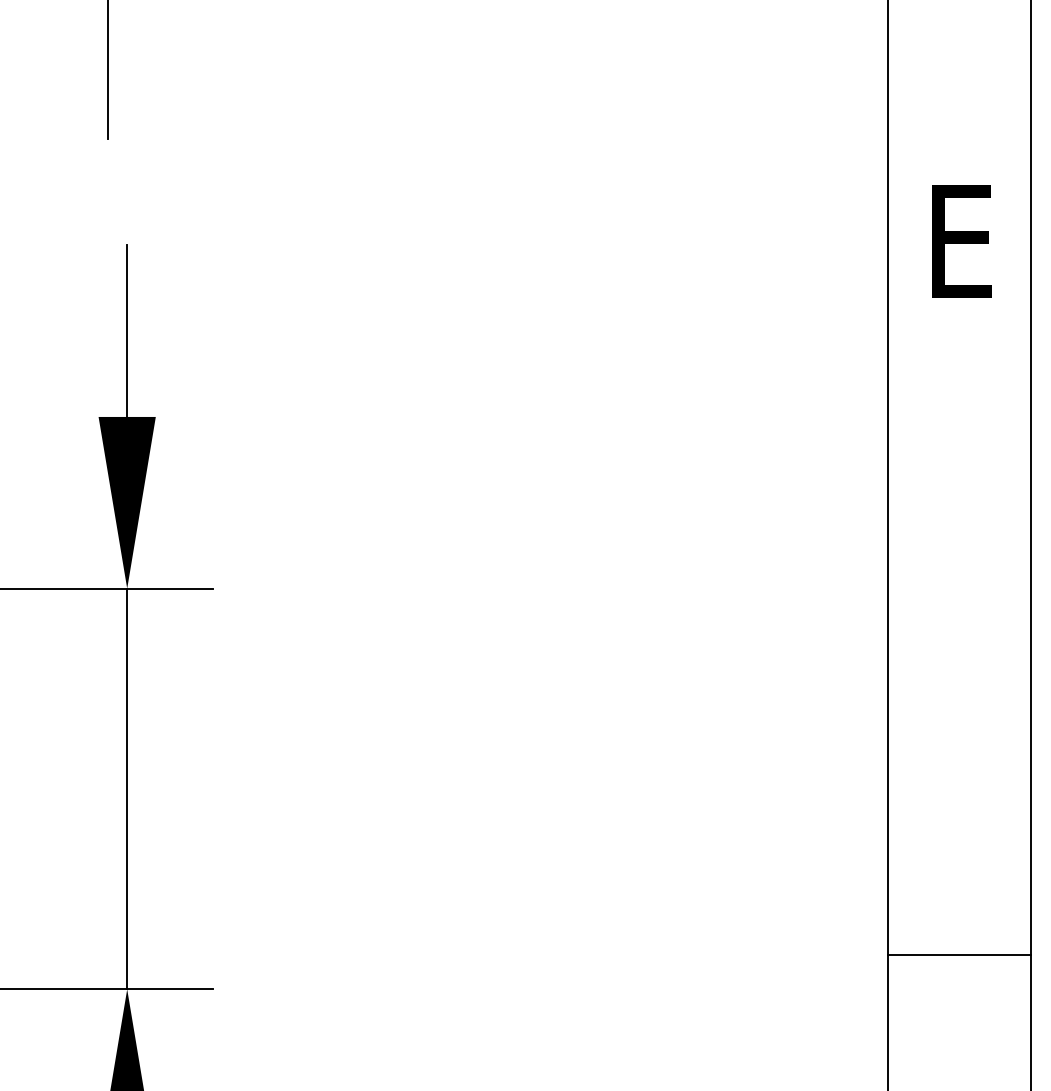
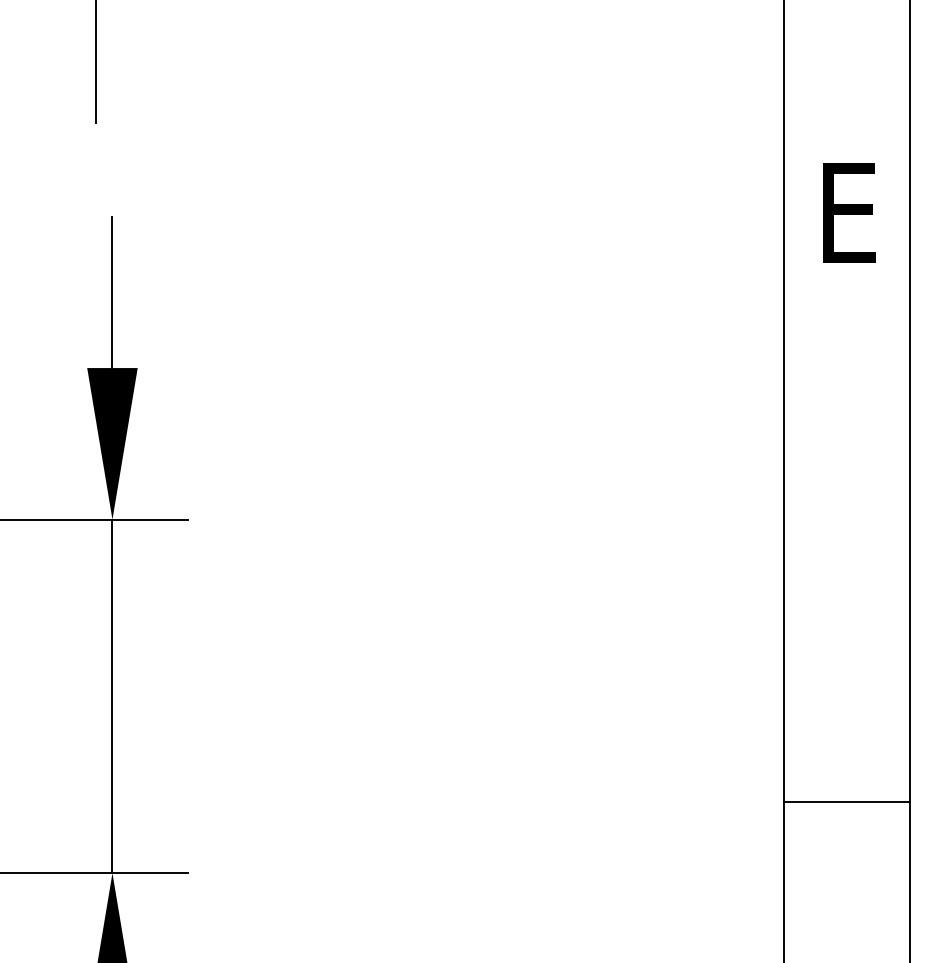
line: (959, 955) -> (847, 801), moved

